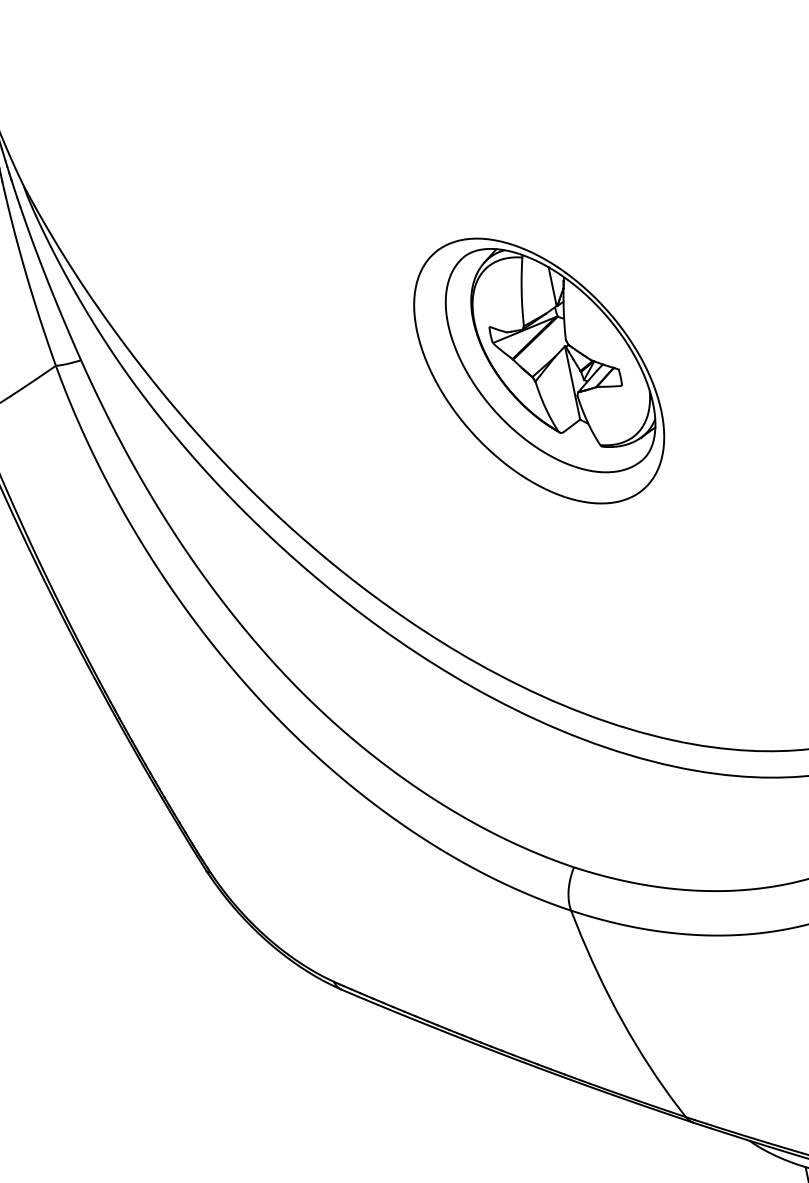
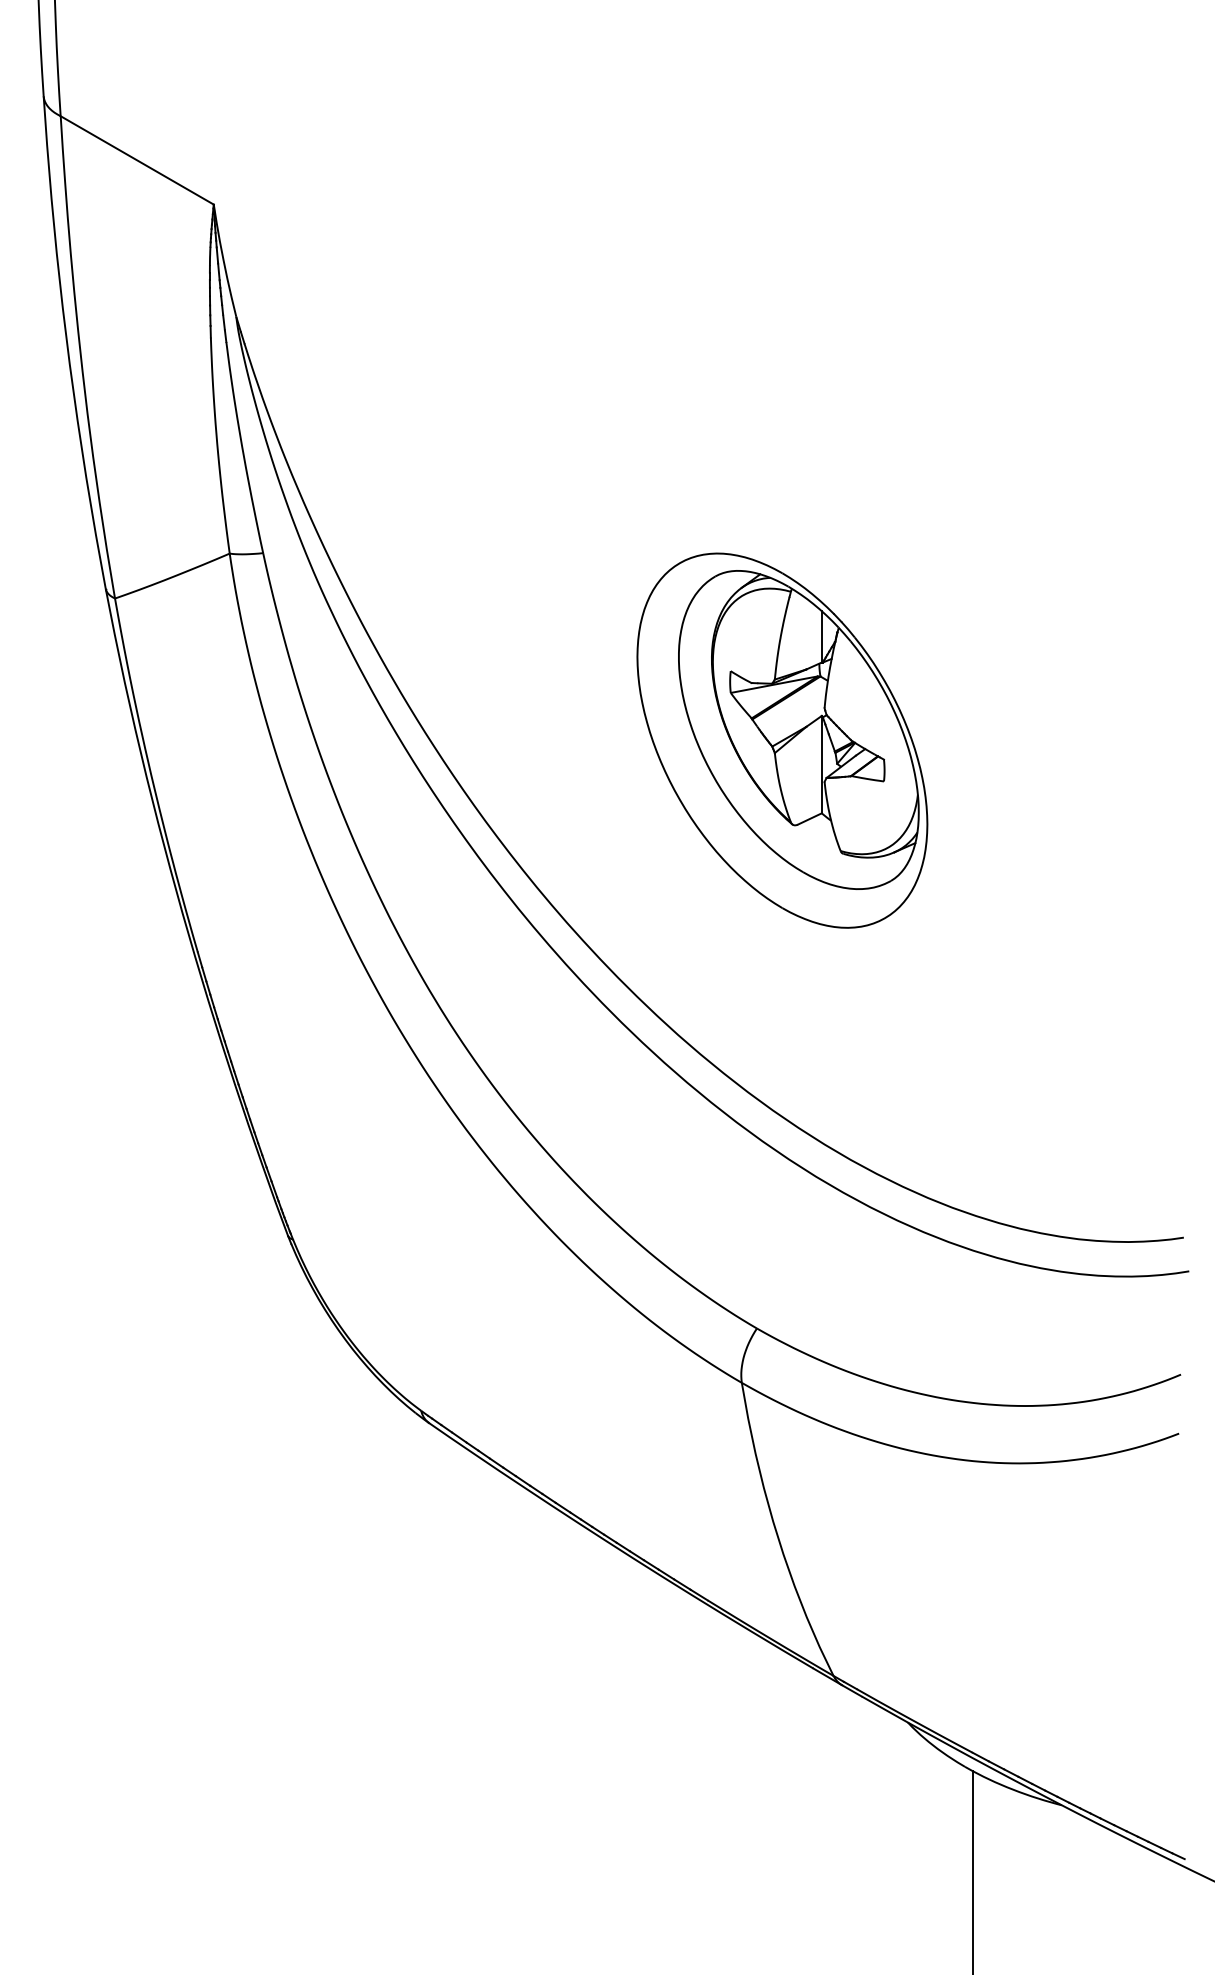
part: (539, 370) -> (782, 740), moved

